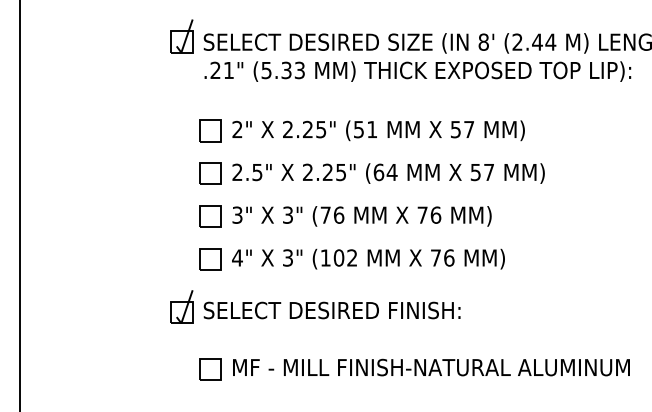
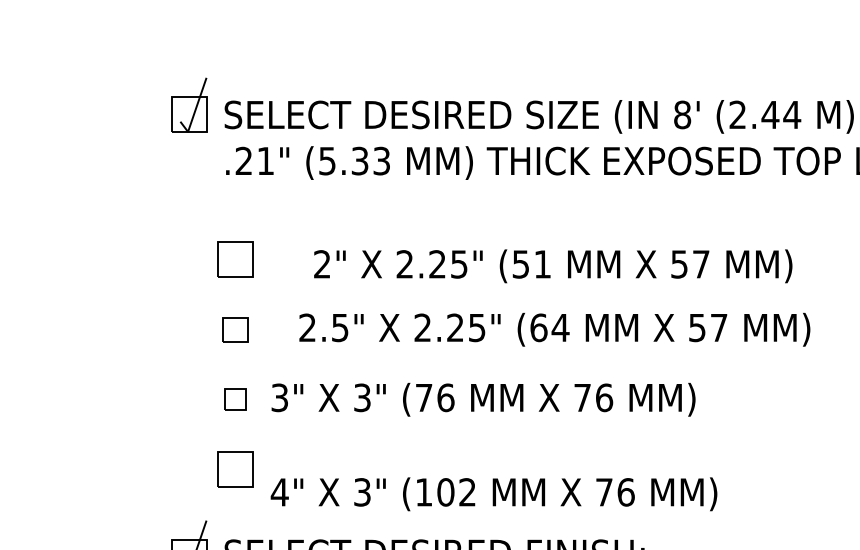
text: (378, 130) -> (552, 265), moved
part: (210, 173) -> (235, 329), size x0.7
text: (388, 173) -> (554, 329), moved
part: (210, 216) -> (235, 399), size x0.6
text: (368, 258) -> (494, 493), moved

